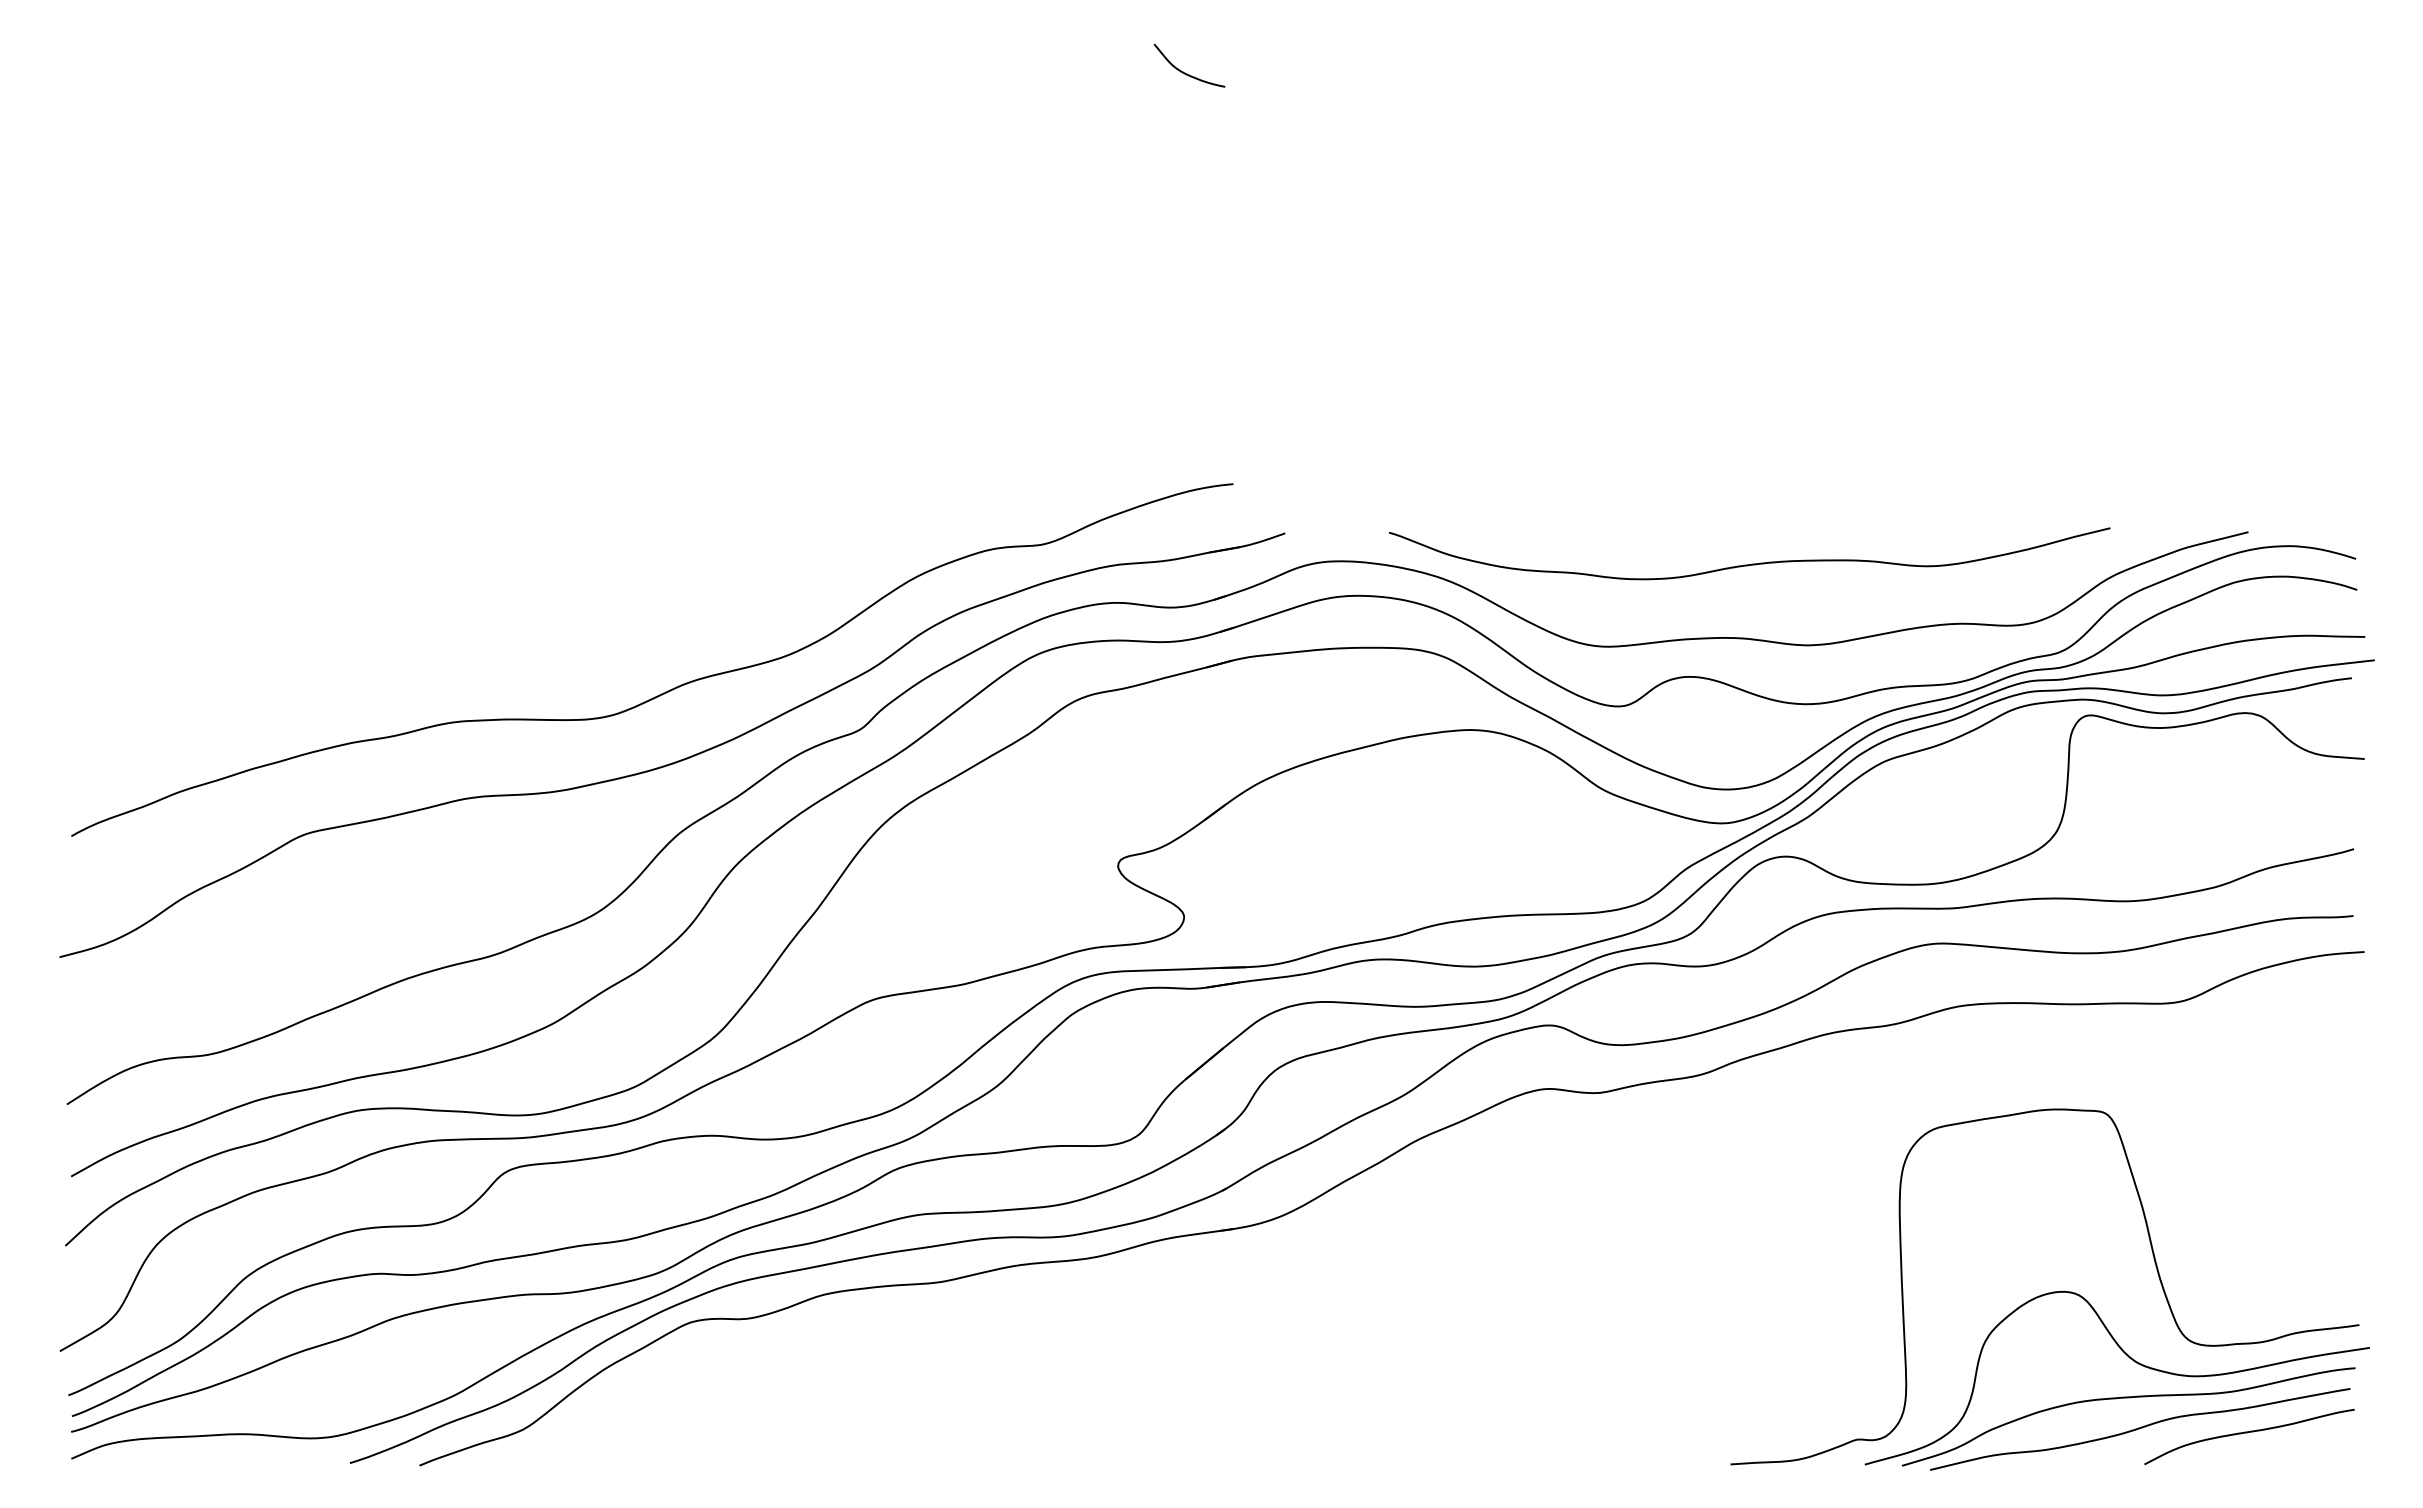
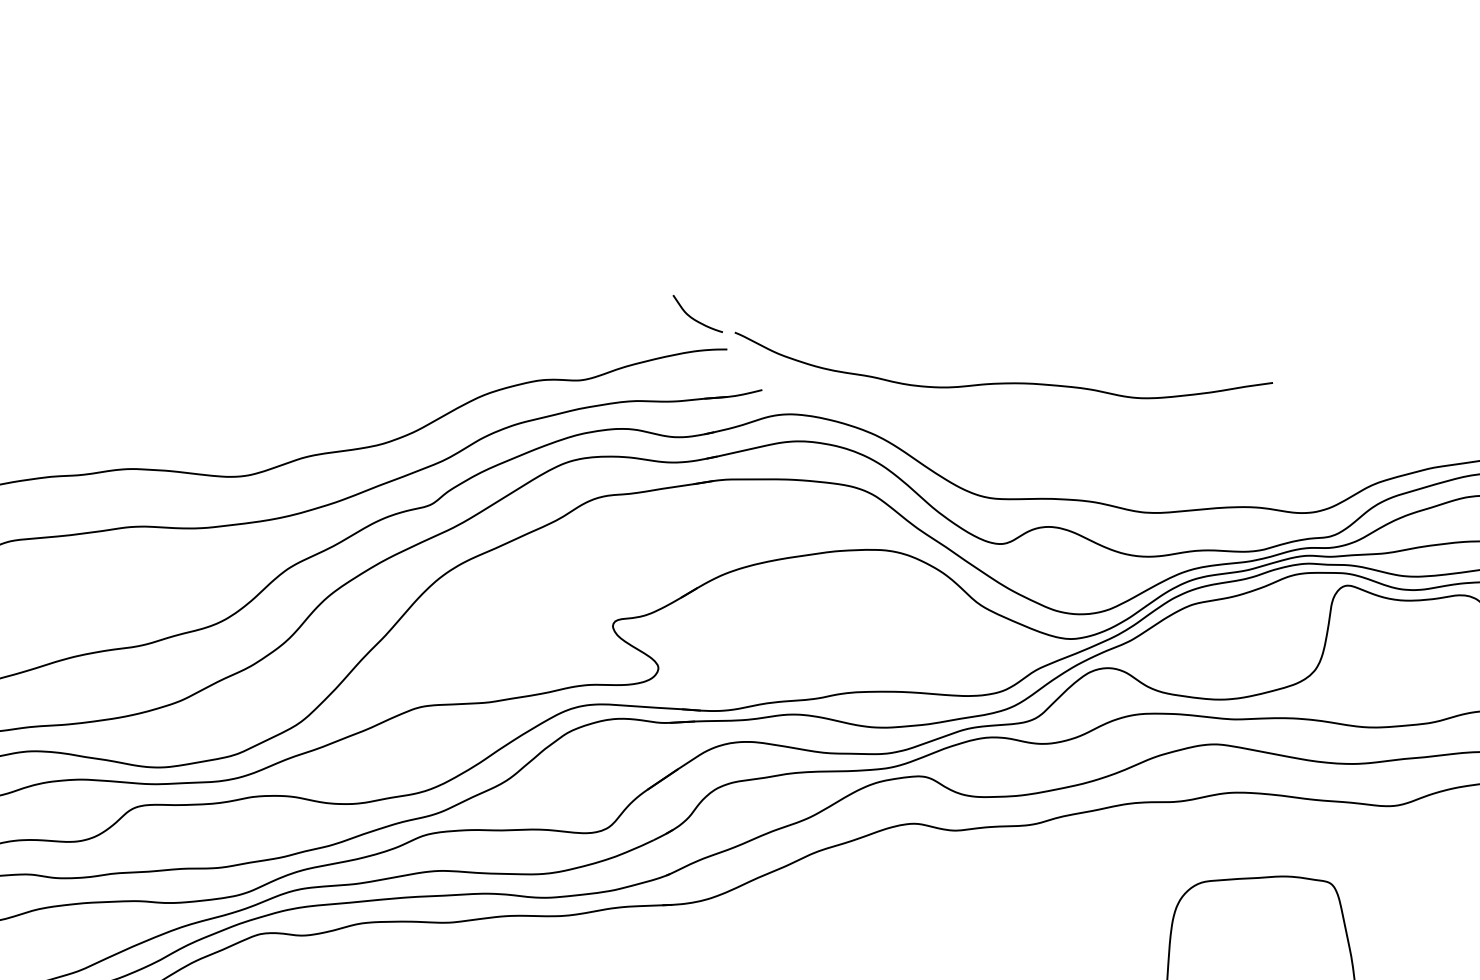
curve: (1185, 72) -> (694, 318), moved
curve: (1751, 563) -> (1002, 382), moved

